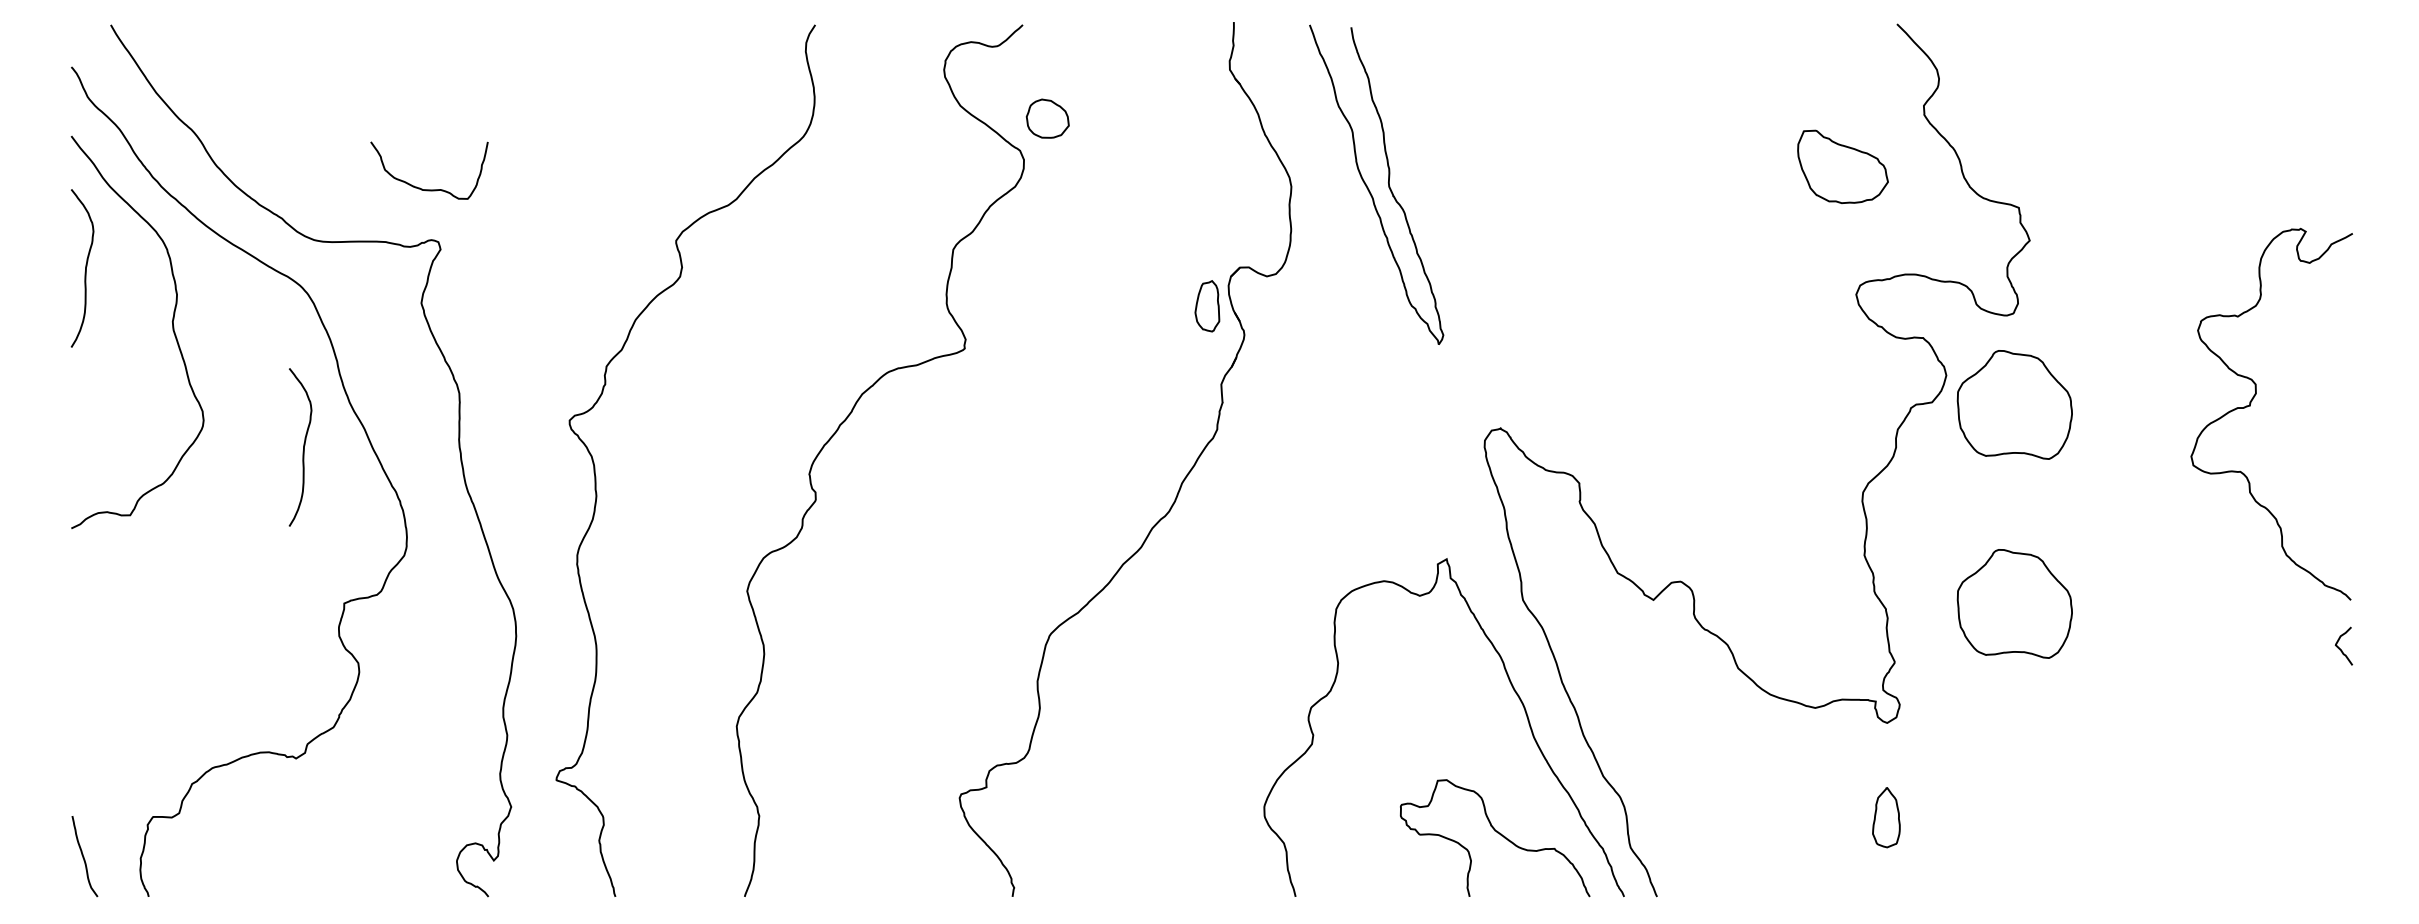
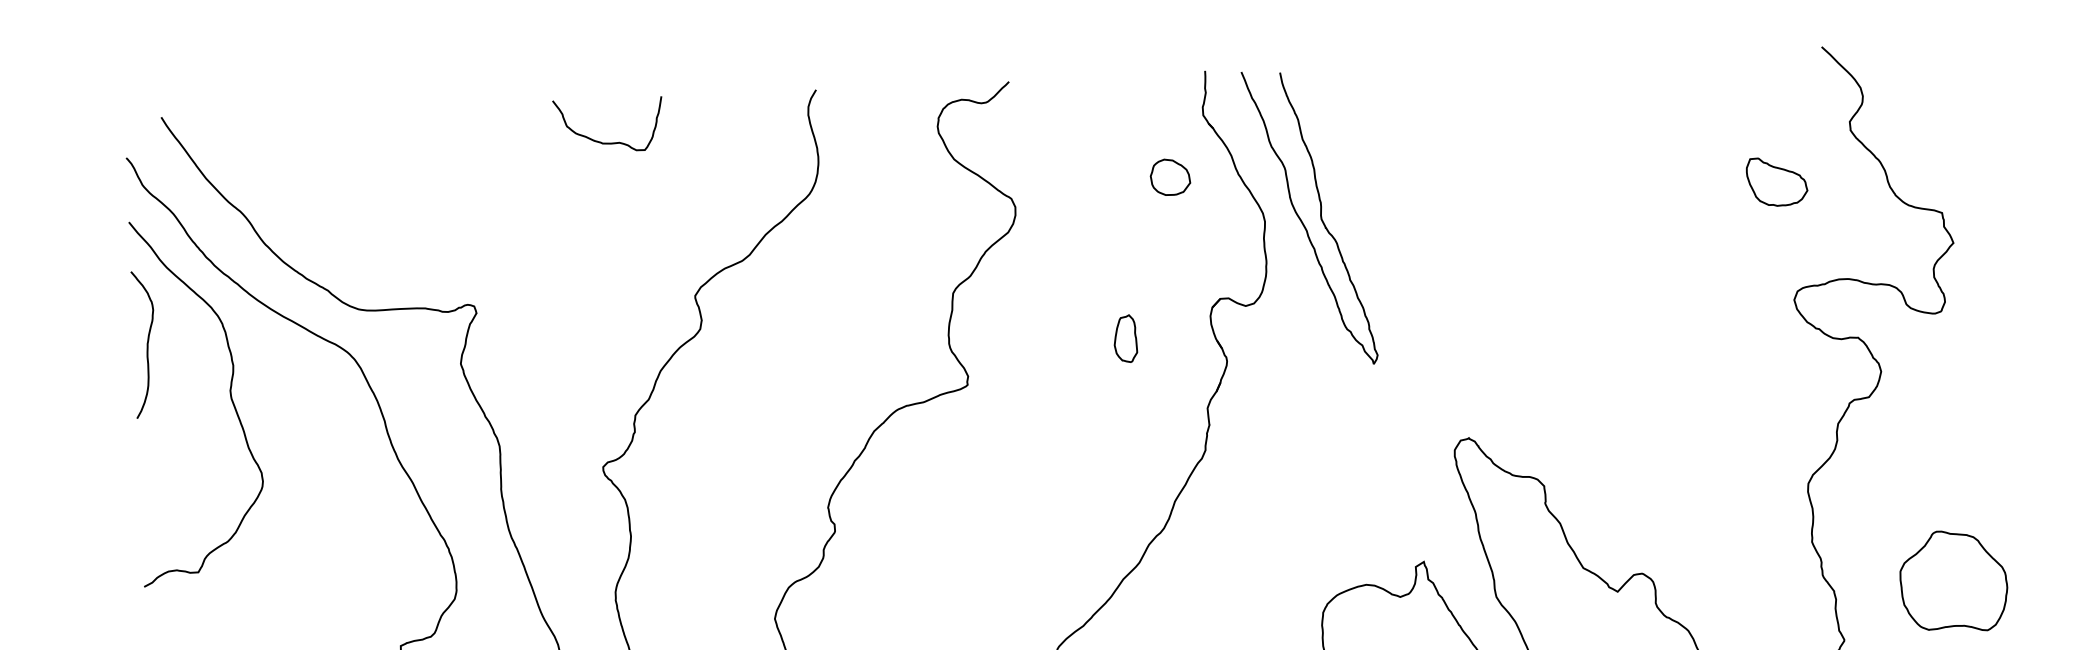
part: (1047, 118) -> (1170, 177), moved
part: (1843, 166) -> (1777, 181), size x0.71
curve: (1368, 187) -> (1302, 220), moved
curve: (429, 189) -> (609, 142), moved
part: (1207, 306) -> (1125, 339), moved
part: (2014, 404) -> (1945, 395), removed
curve: (303, 447) -> (356, 502), removed

